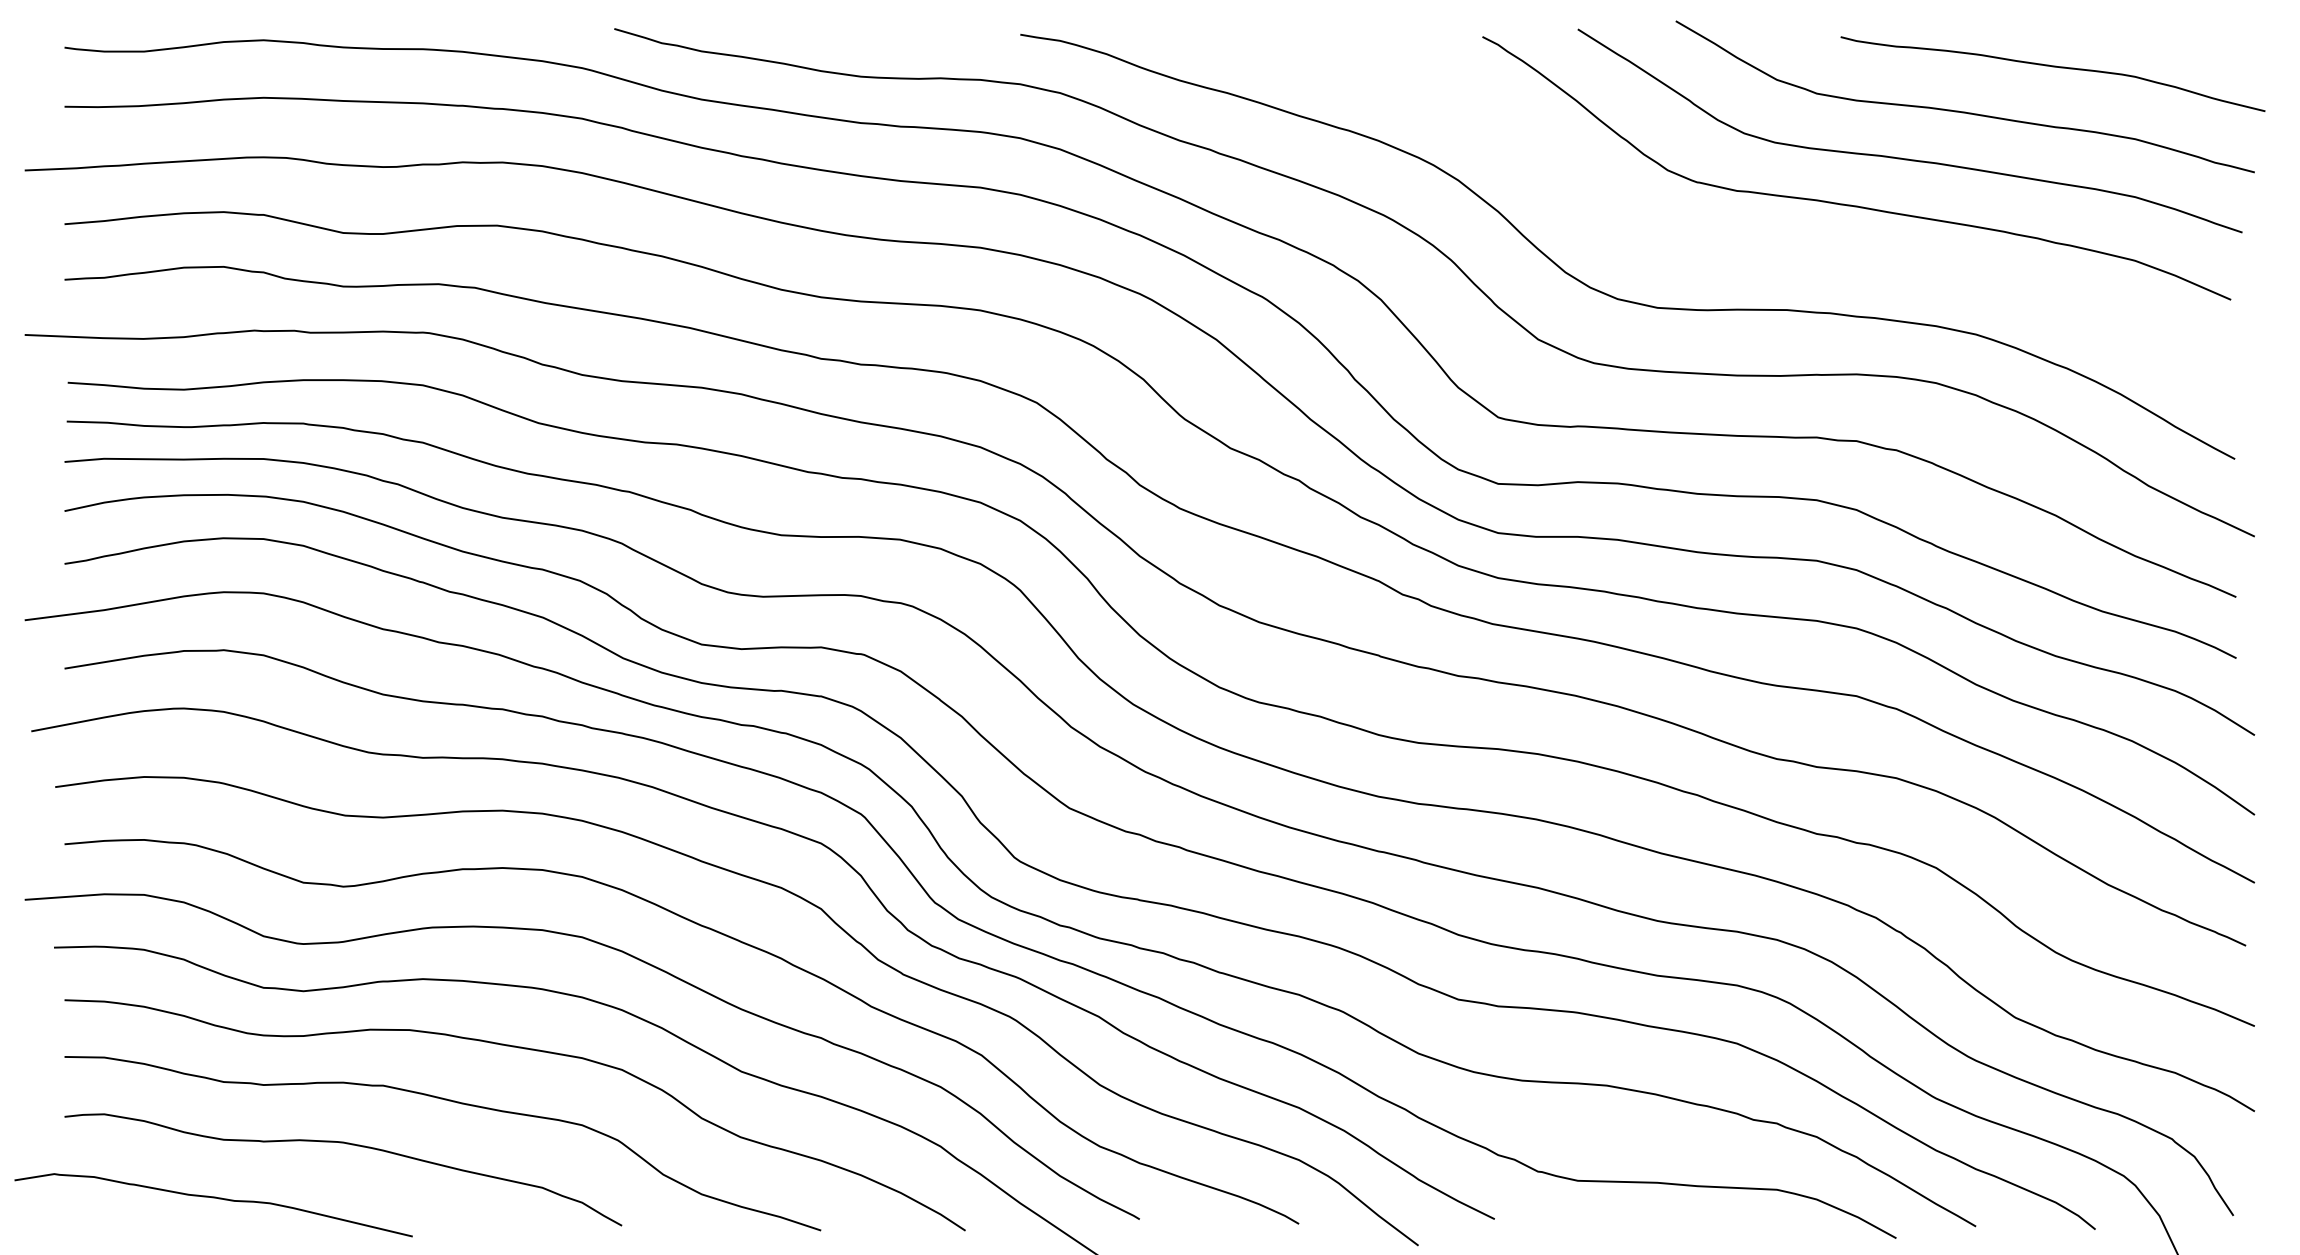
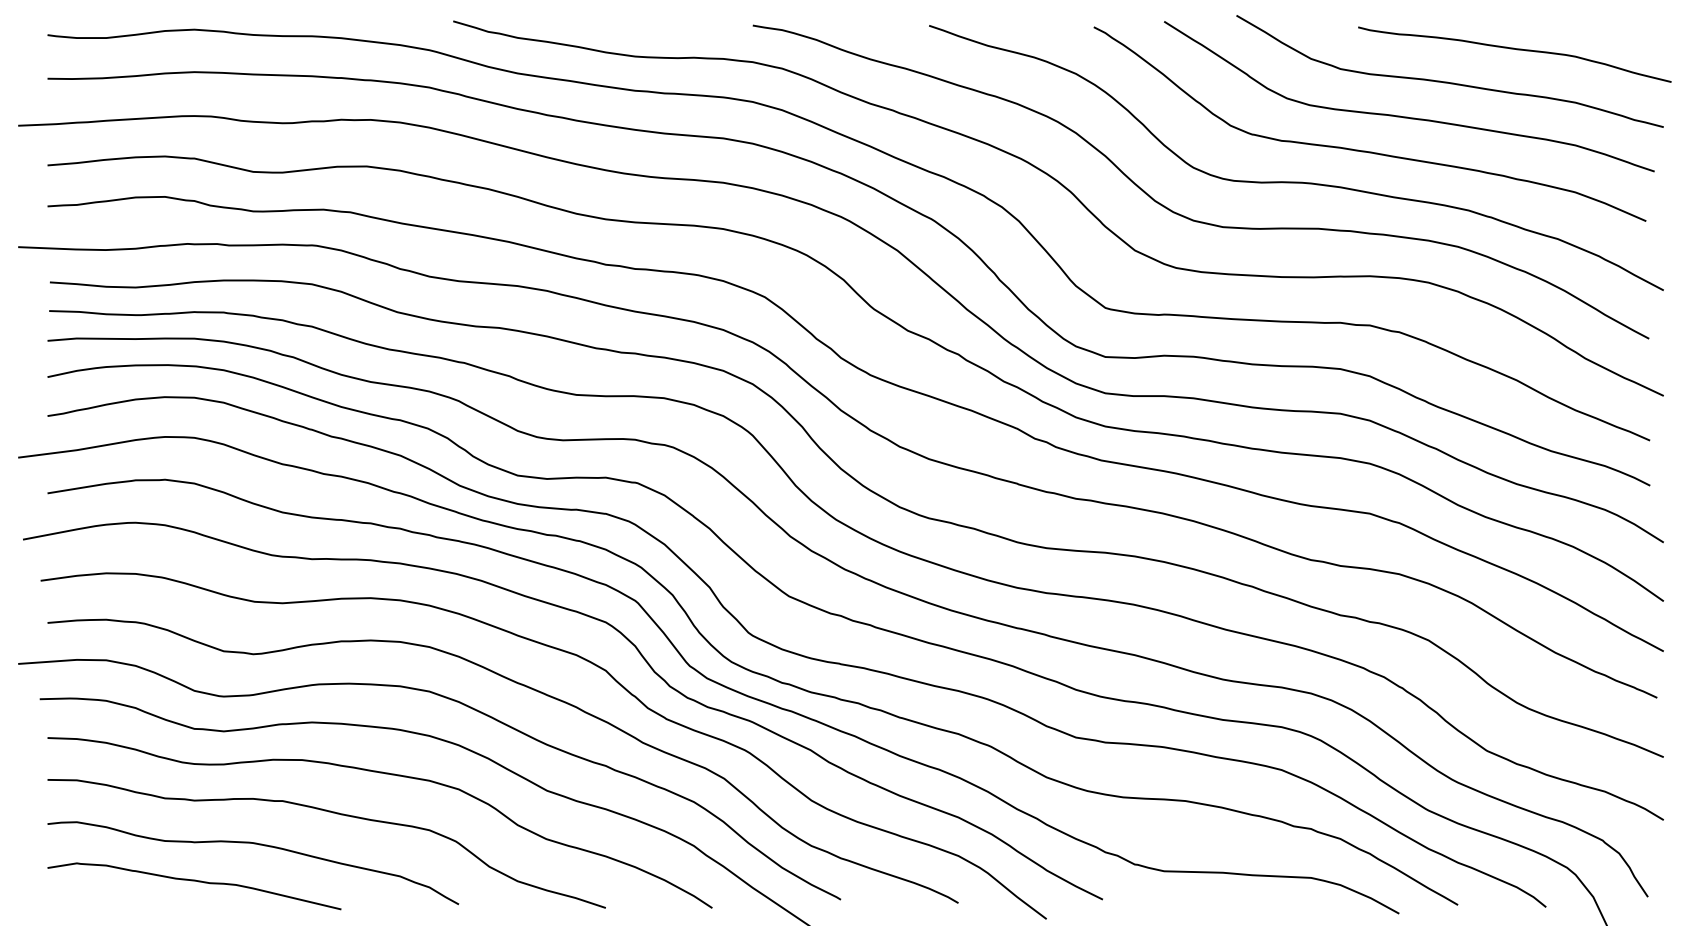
curve: (1756, 246) -> (1296, 181), added
curve: (213, 1198) -> (194, 881), moved

